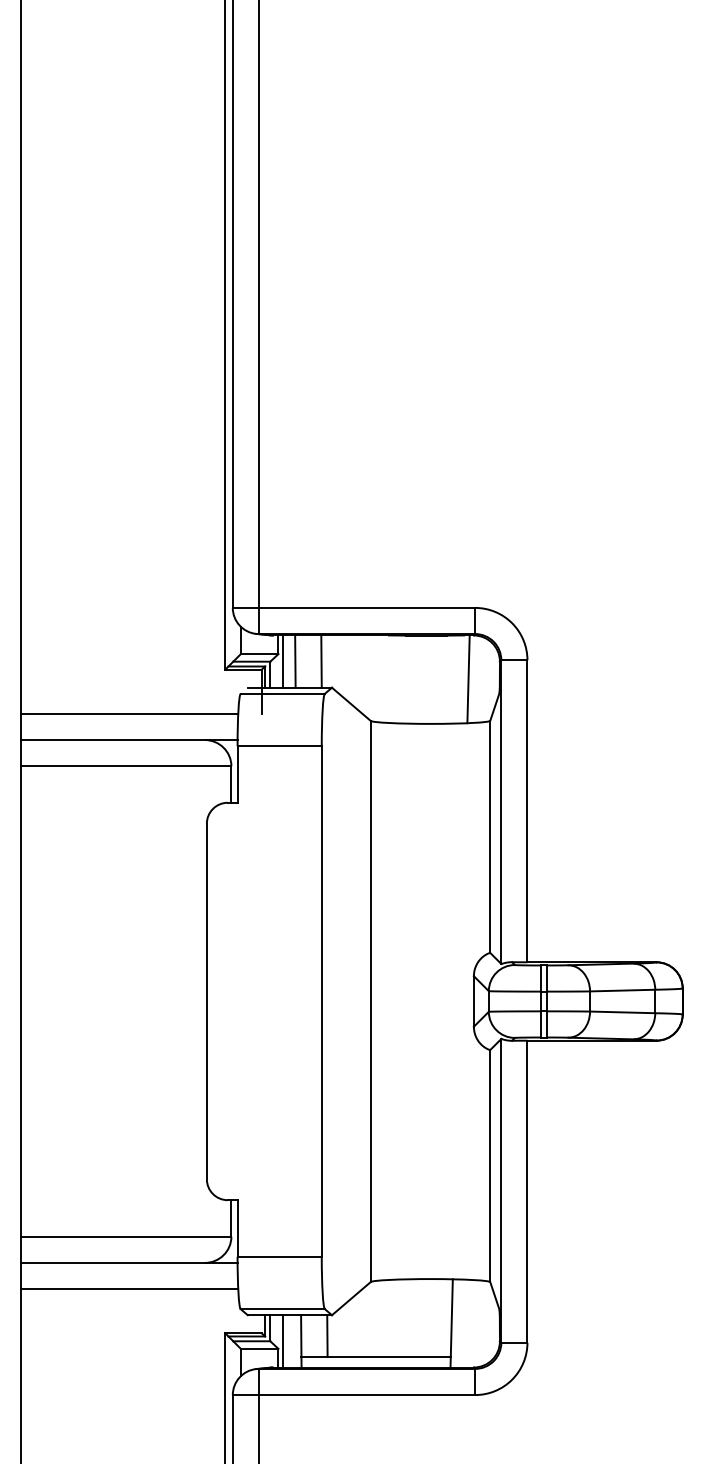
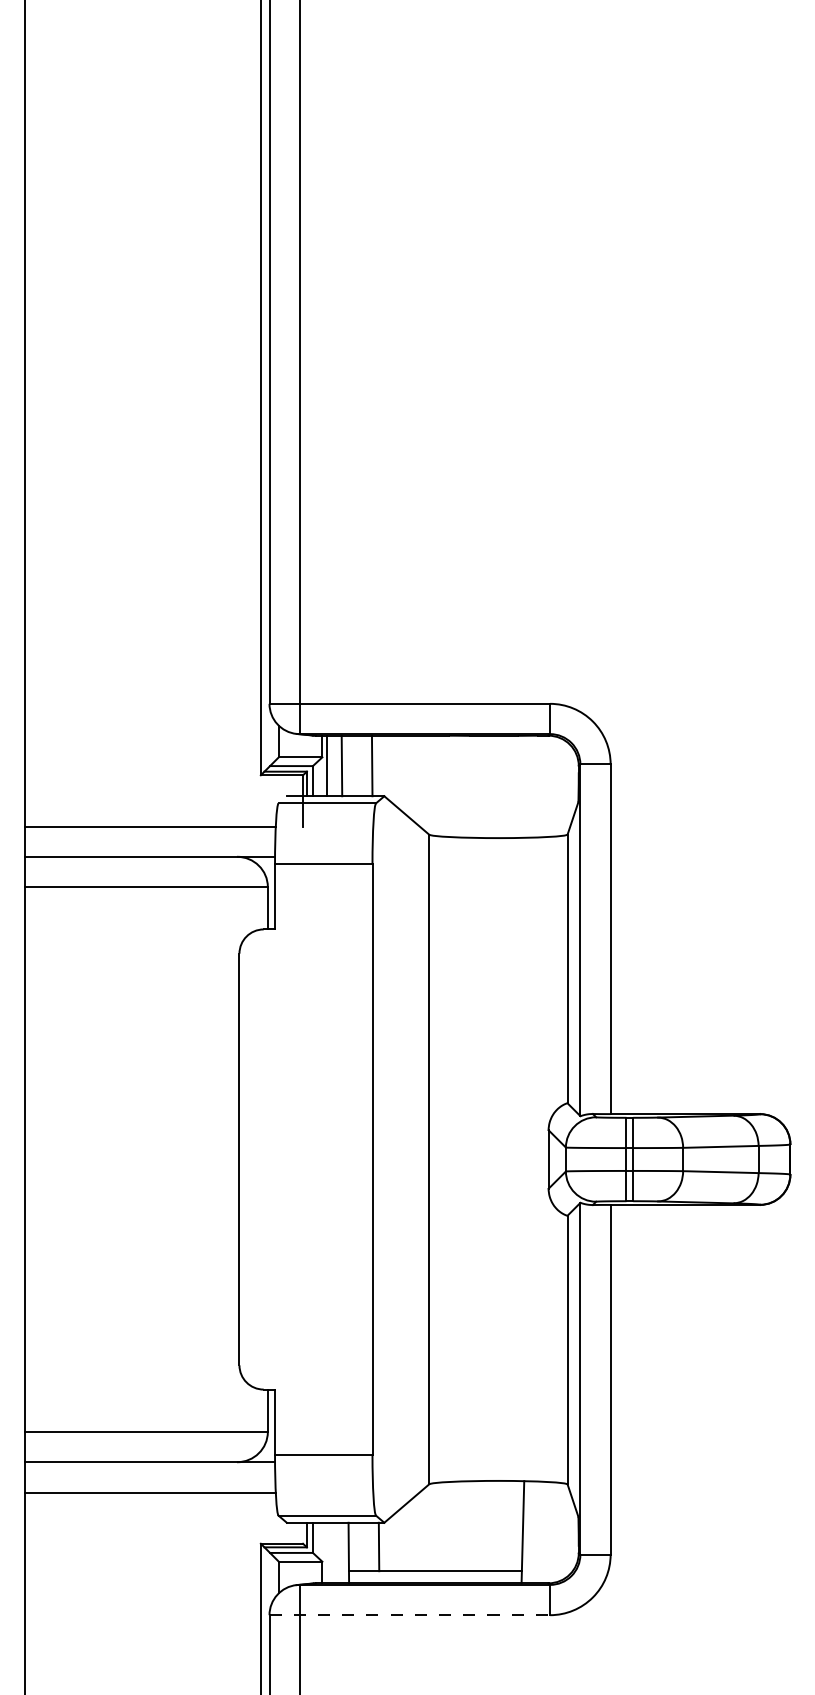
line: (468, 679) -> (542, 786), removed
line: (282, 1341) -> (327, 1553), removed
line: (354, 1395) -> (410, 1615), solid -> dashed

